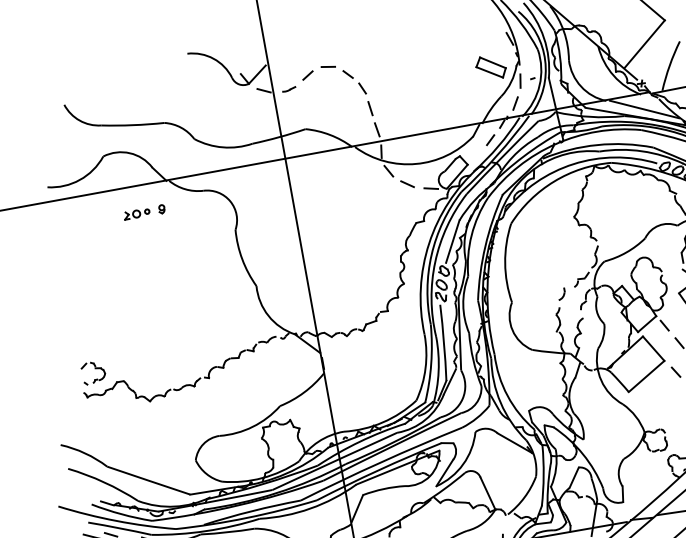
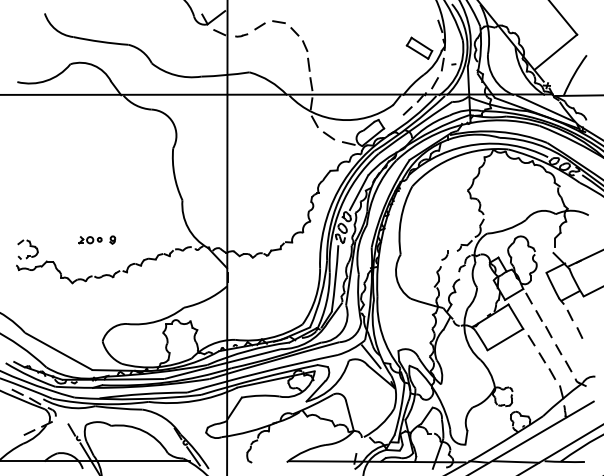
part: (144, 211) -> (97, 239), moved
line: (498, 422) -> (370, 356), added

